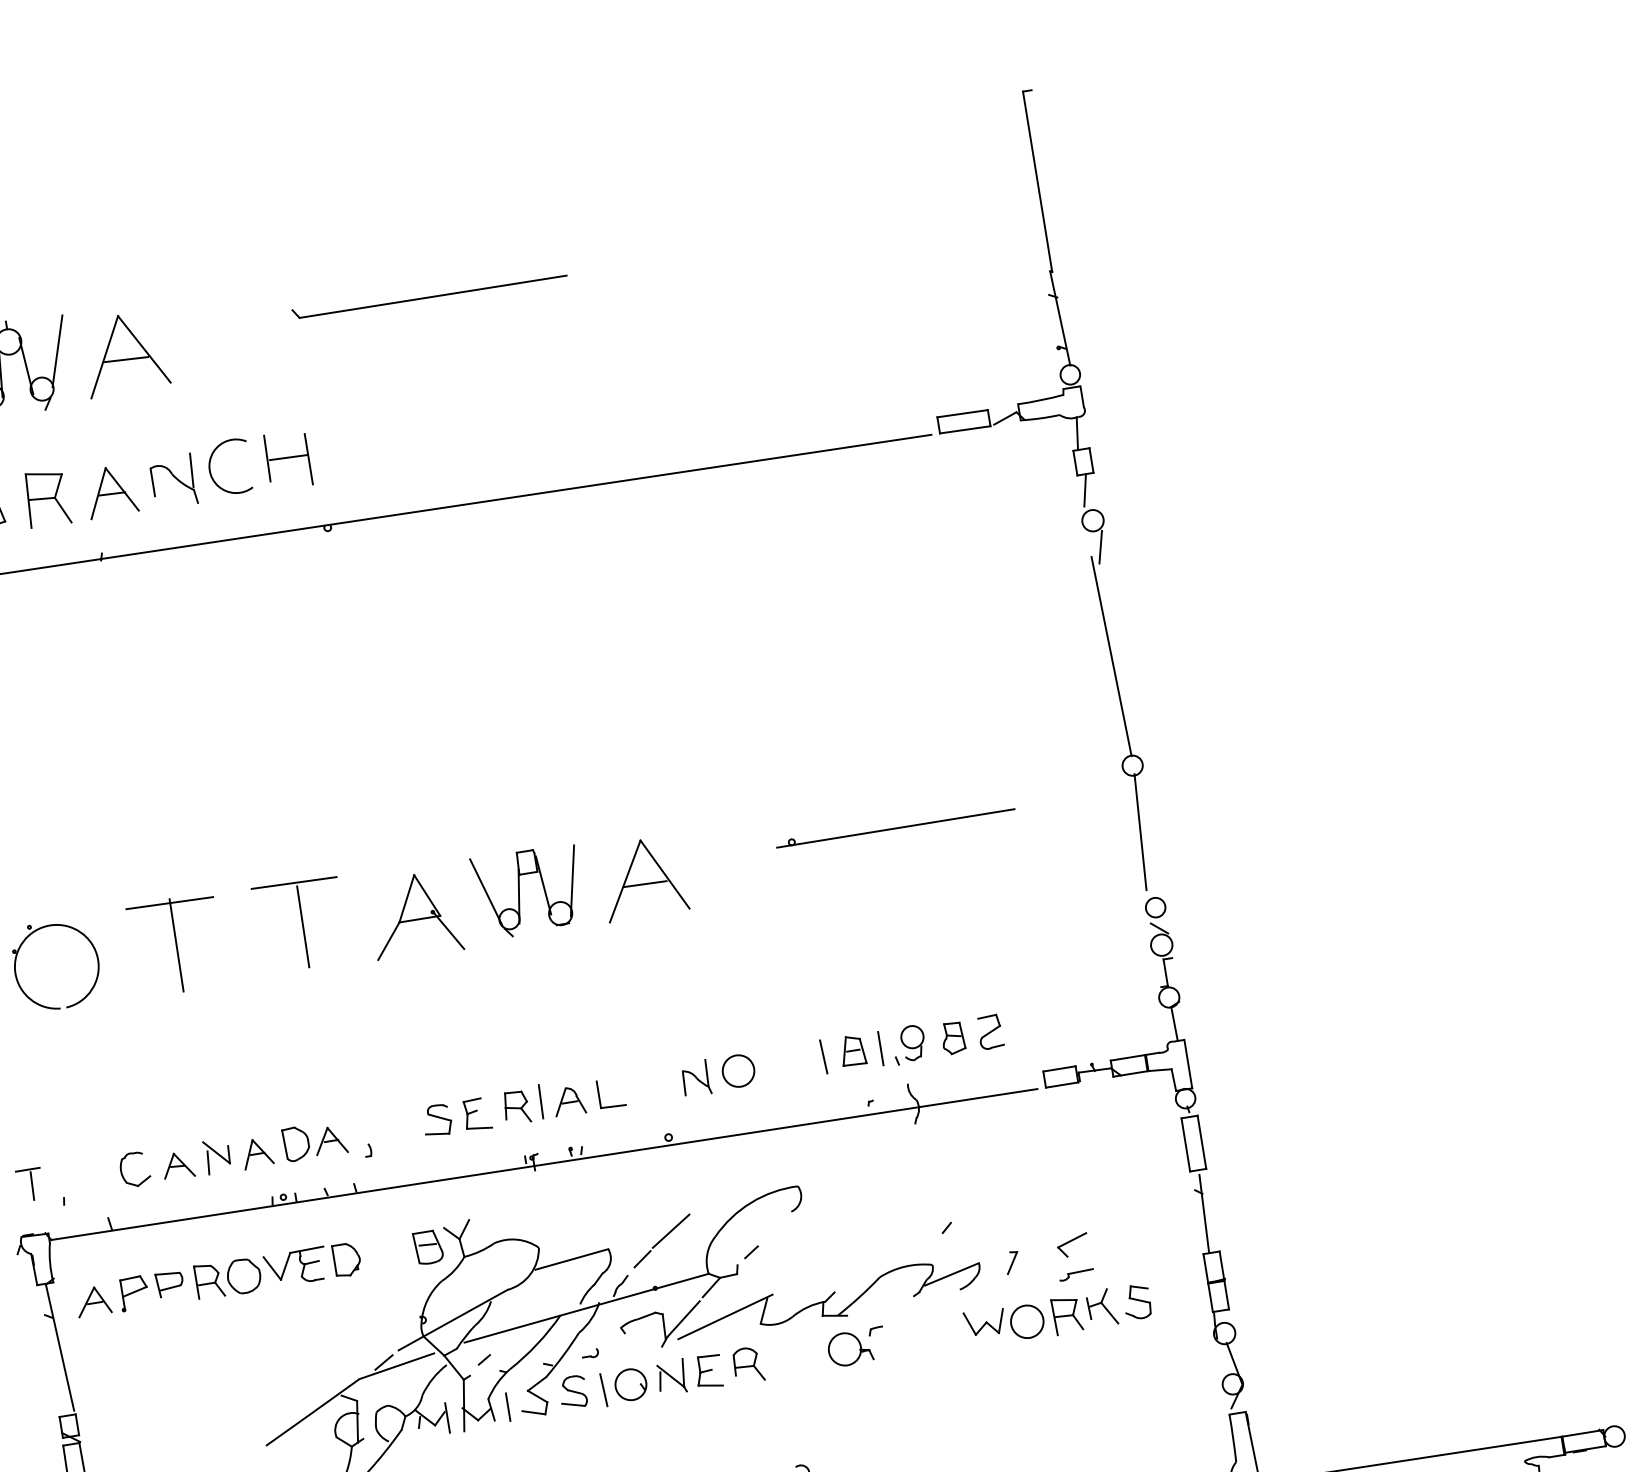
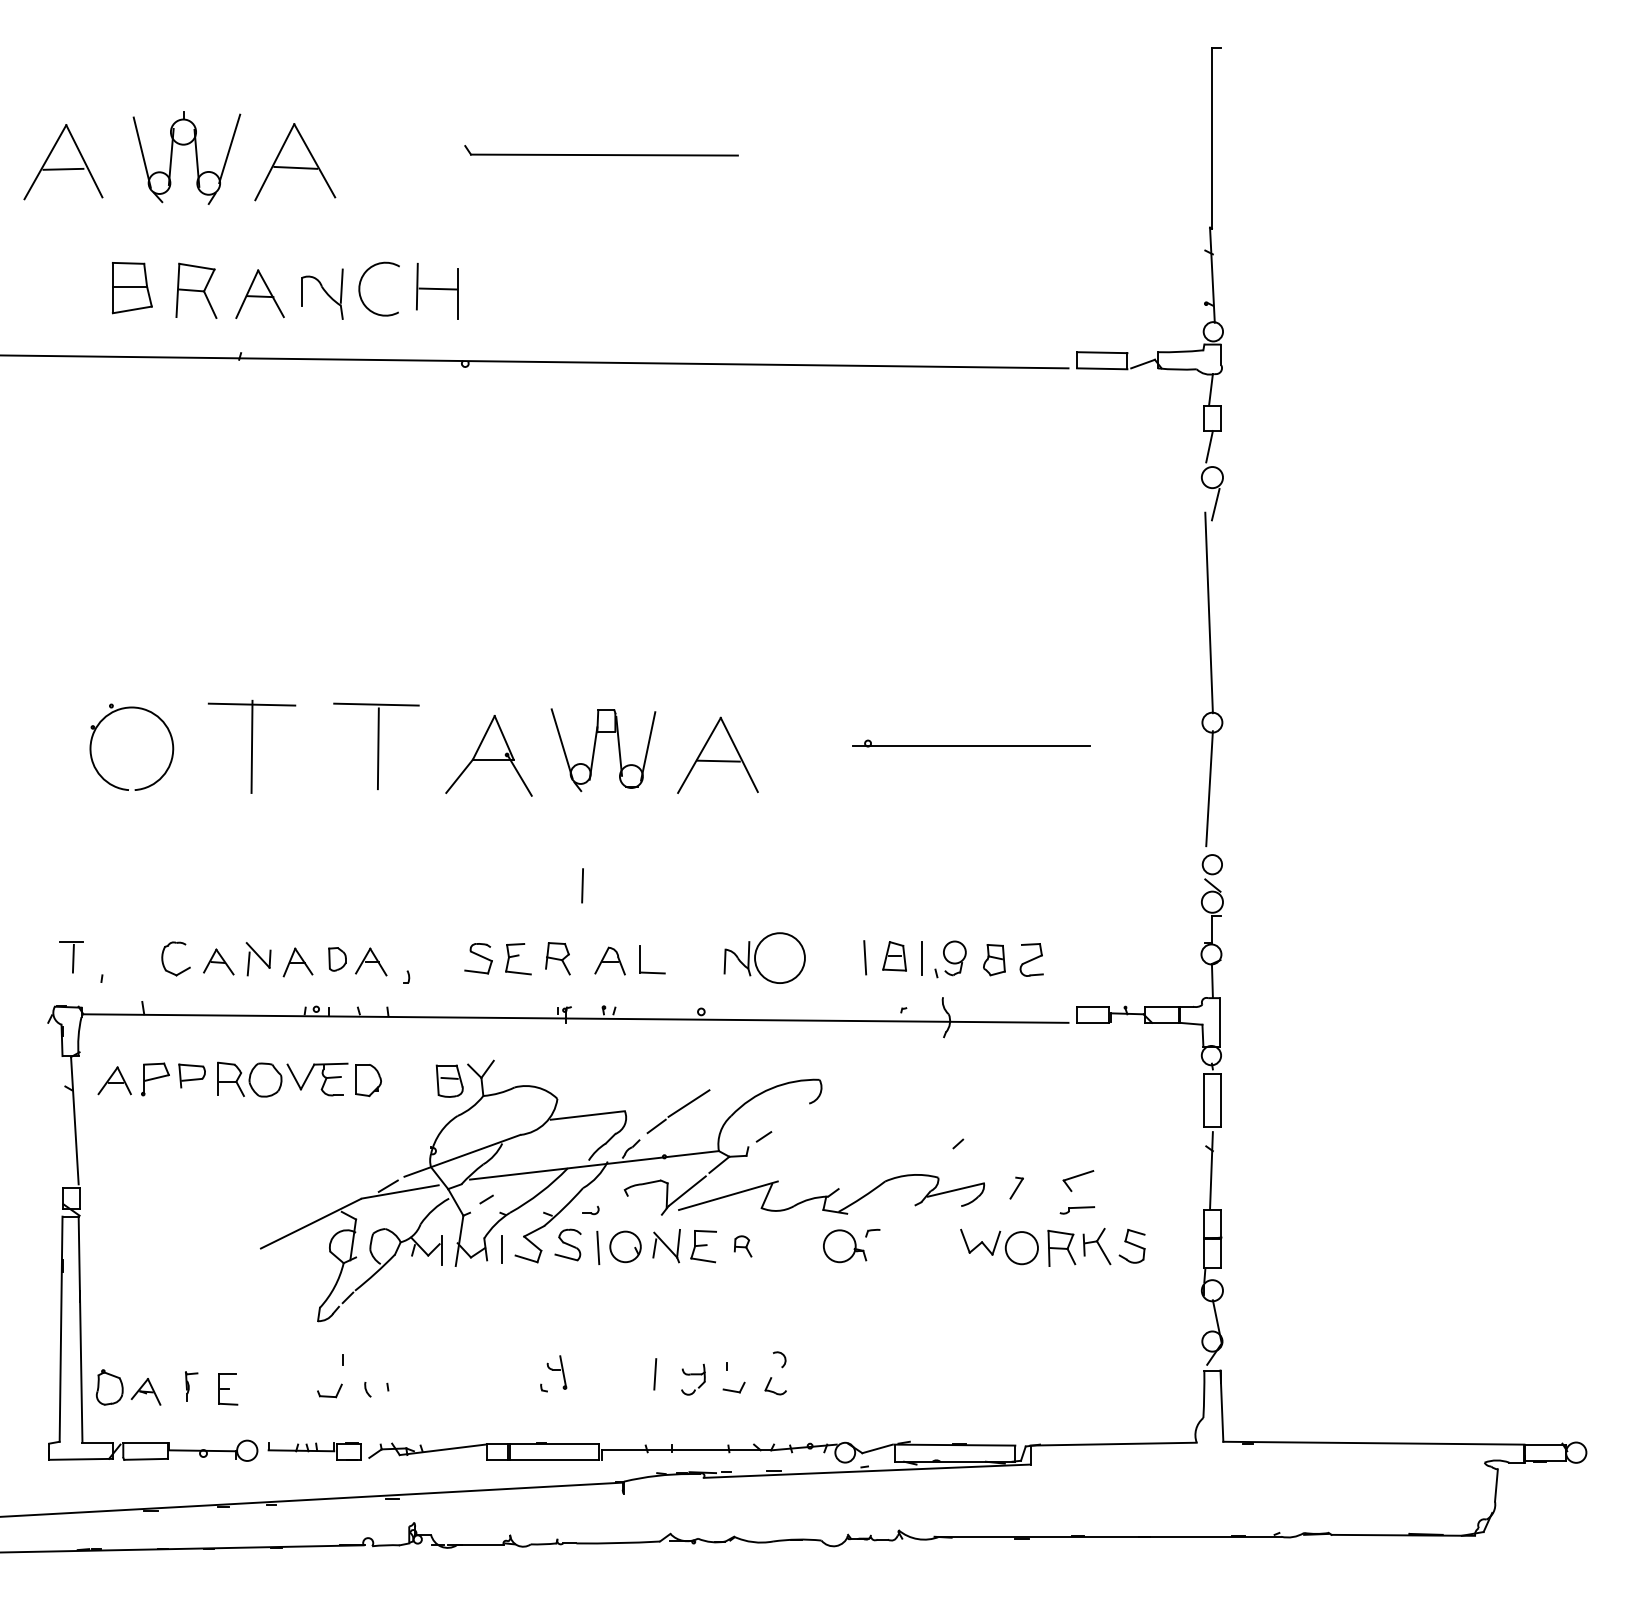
circle: (737, 1070) -> (779, 957), size x1.6
line: (540, 1101) -> (582, 885), moved
part: (296, 1144) -> (337, 959), size x0.7
part: (747, 1365) -> (742, 1246), size x0.6

